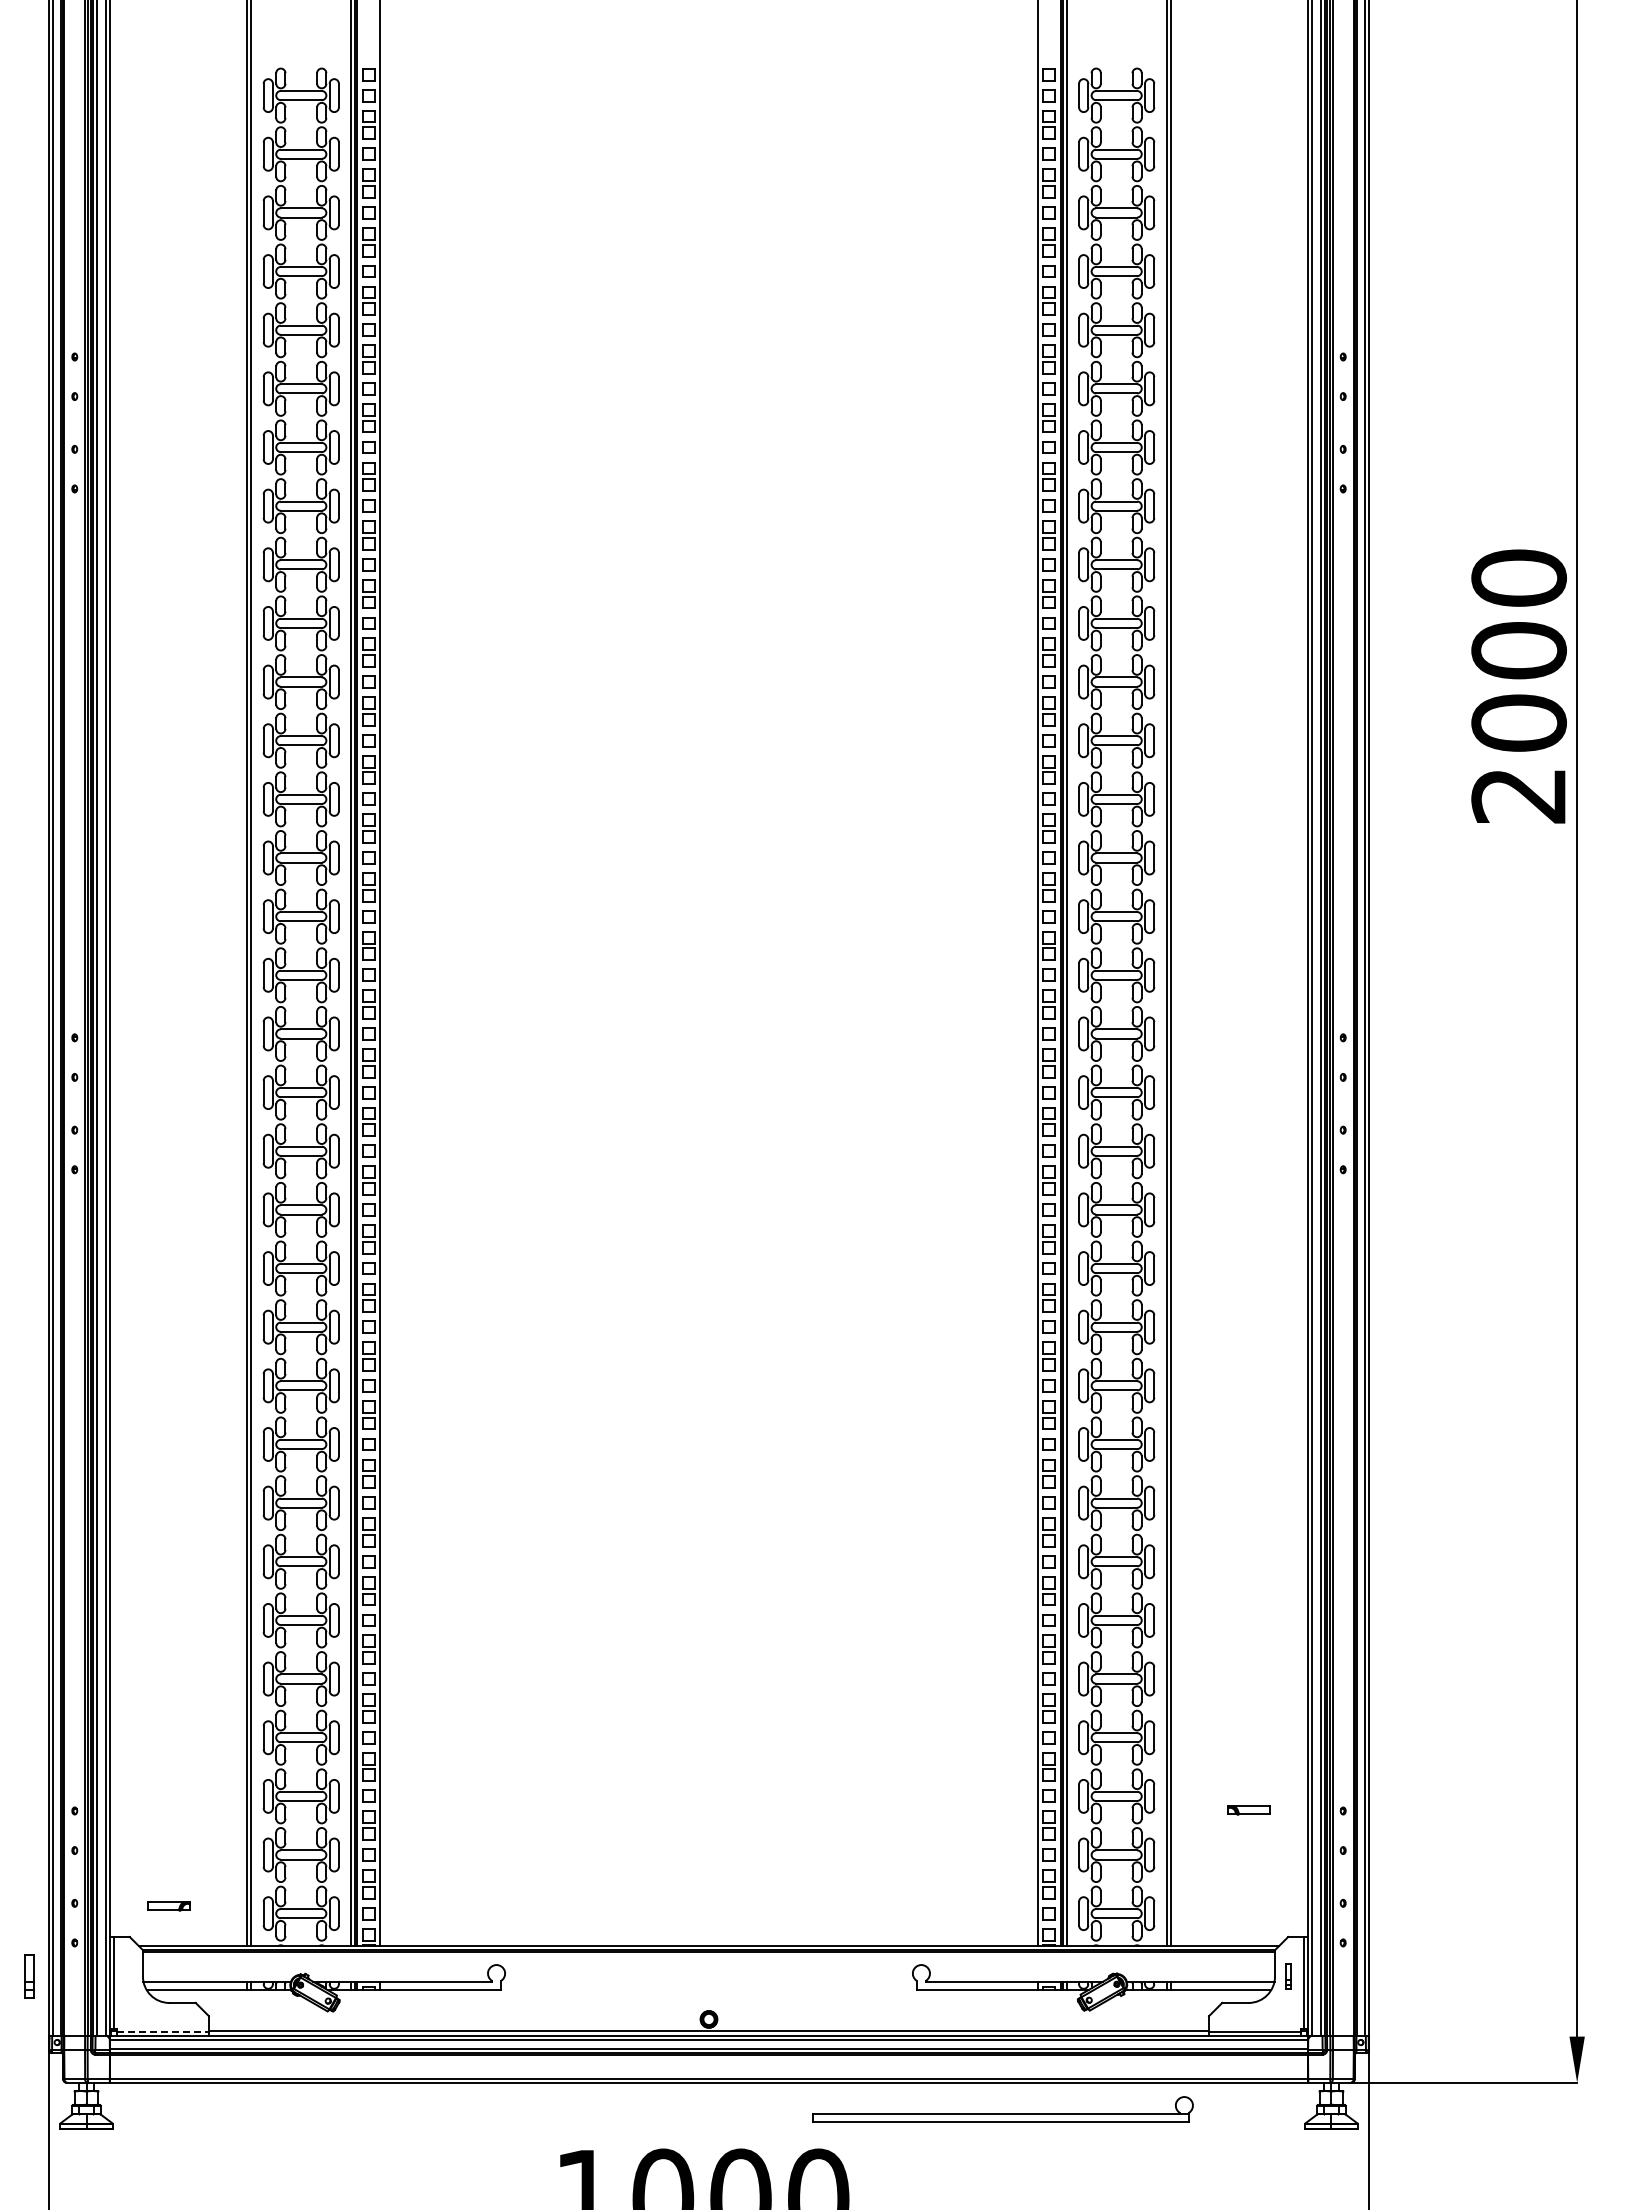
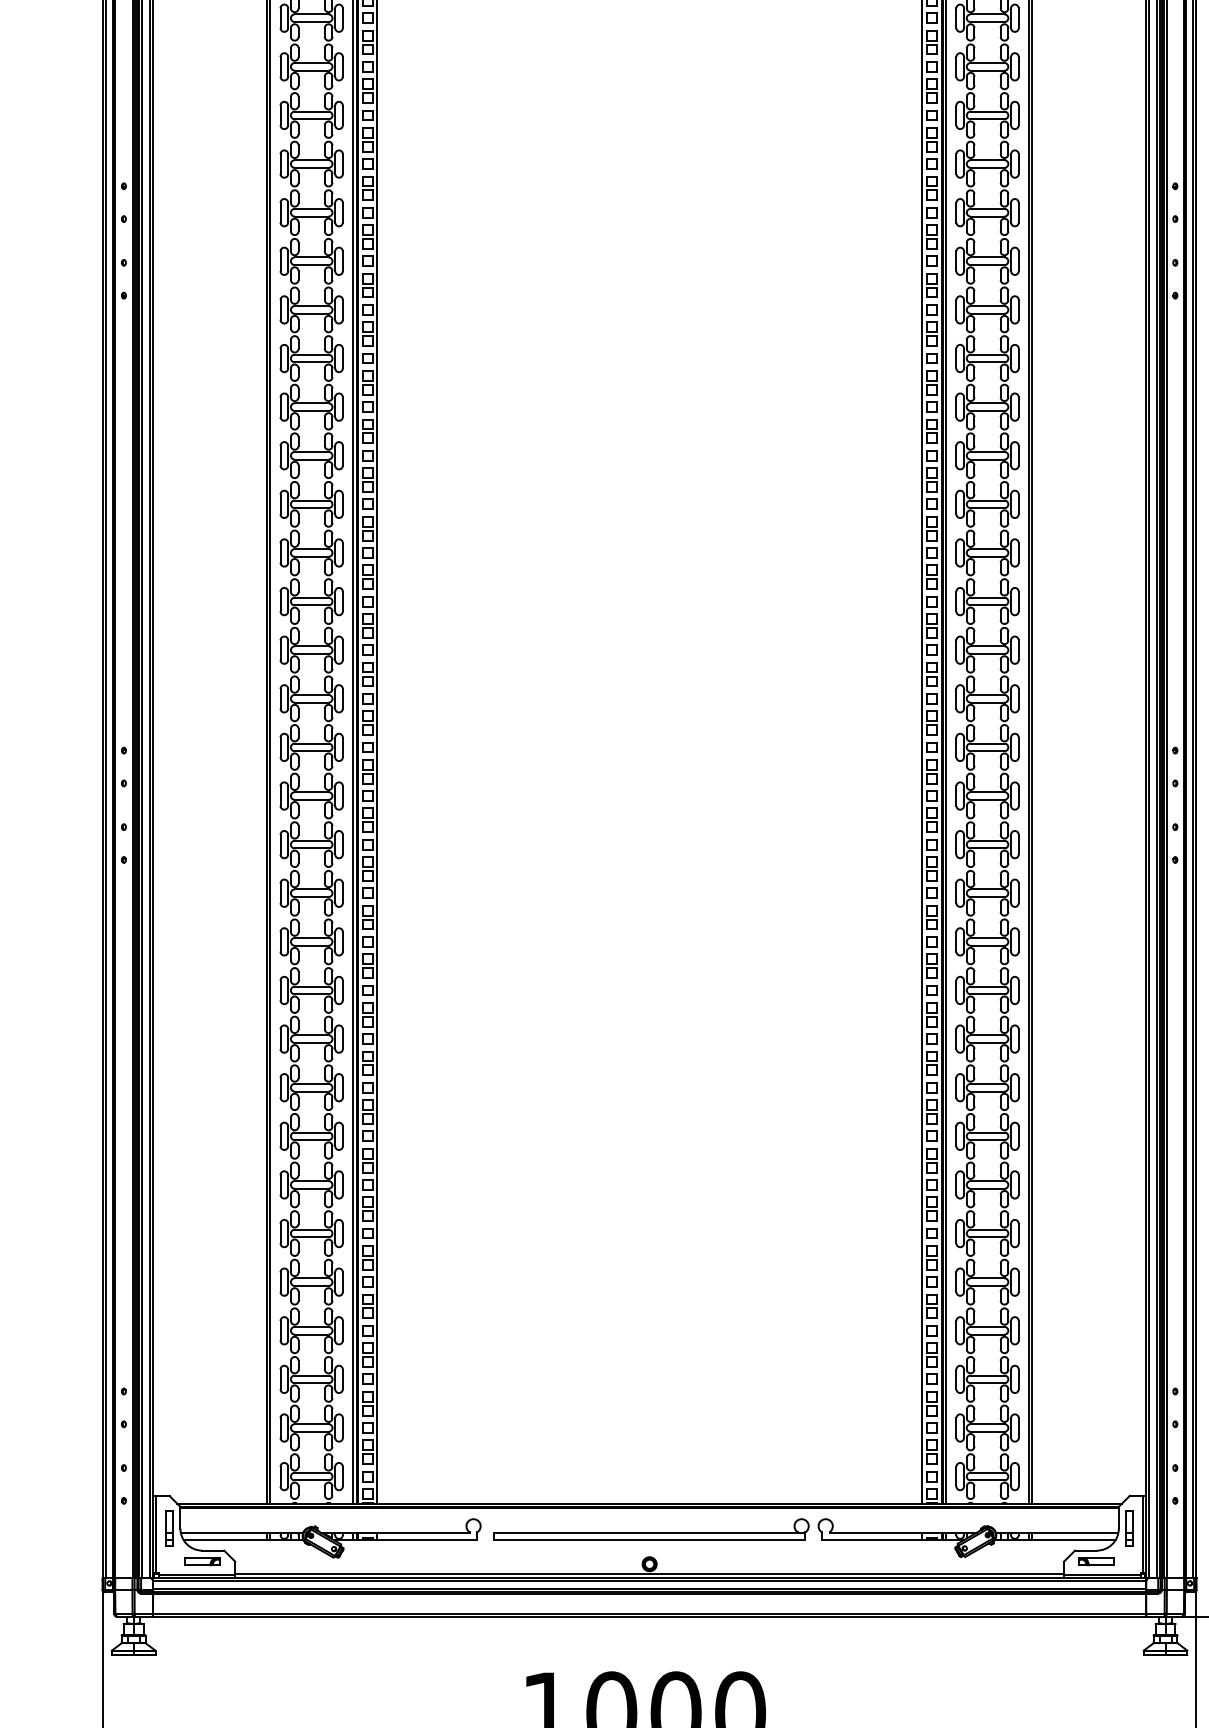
part: (1248, 1810) -> (1096, 1561), moved
part: (168, 1906) -> (201, 1561), moved
part: (29, 1976) -> (169, 1528), moved
part: (1288, 1976) -> (1129, 1528), size x1.67
line: (163, 2031) -> (197, 1574), dashed -> solid
part: (1002, 2109) -> (650, 1529), moved

